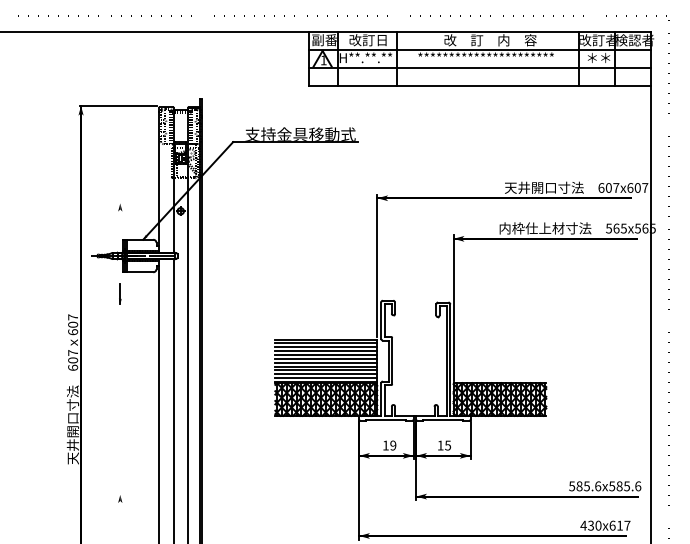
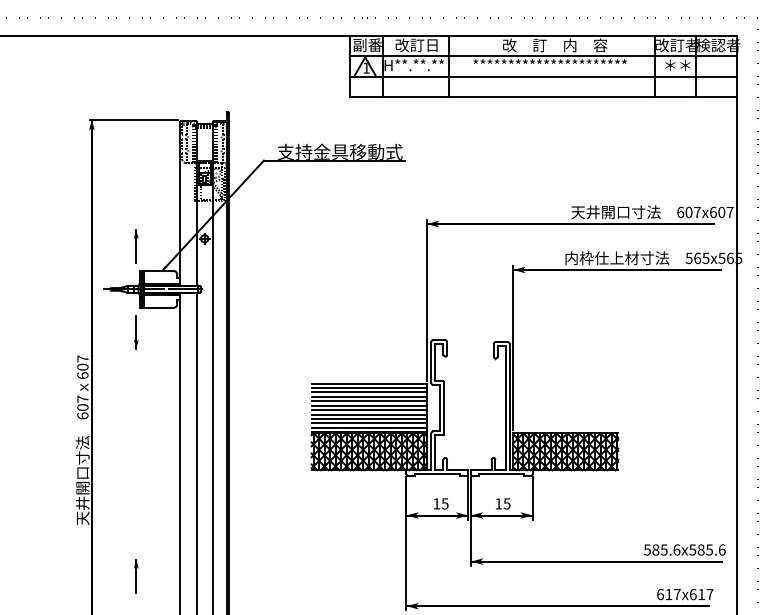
line: (120, 217) -> (136, 245), added
part: (120, 294) -> (136, 332), size x1.43
text: (392, 445) -> (444, 503), 19 -> 15
line: (120, 508) -> (136, 575), added
text: (590, 525) -> (668, 594), 430x617 -> 617x617

